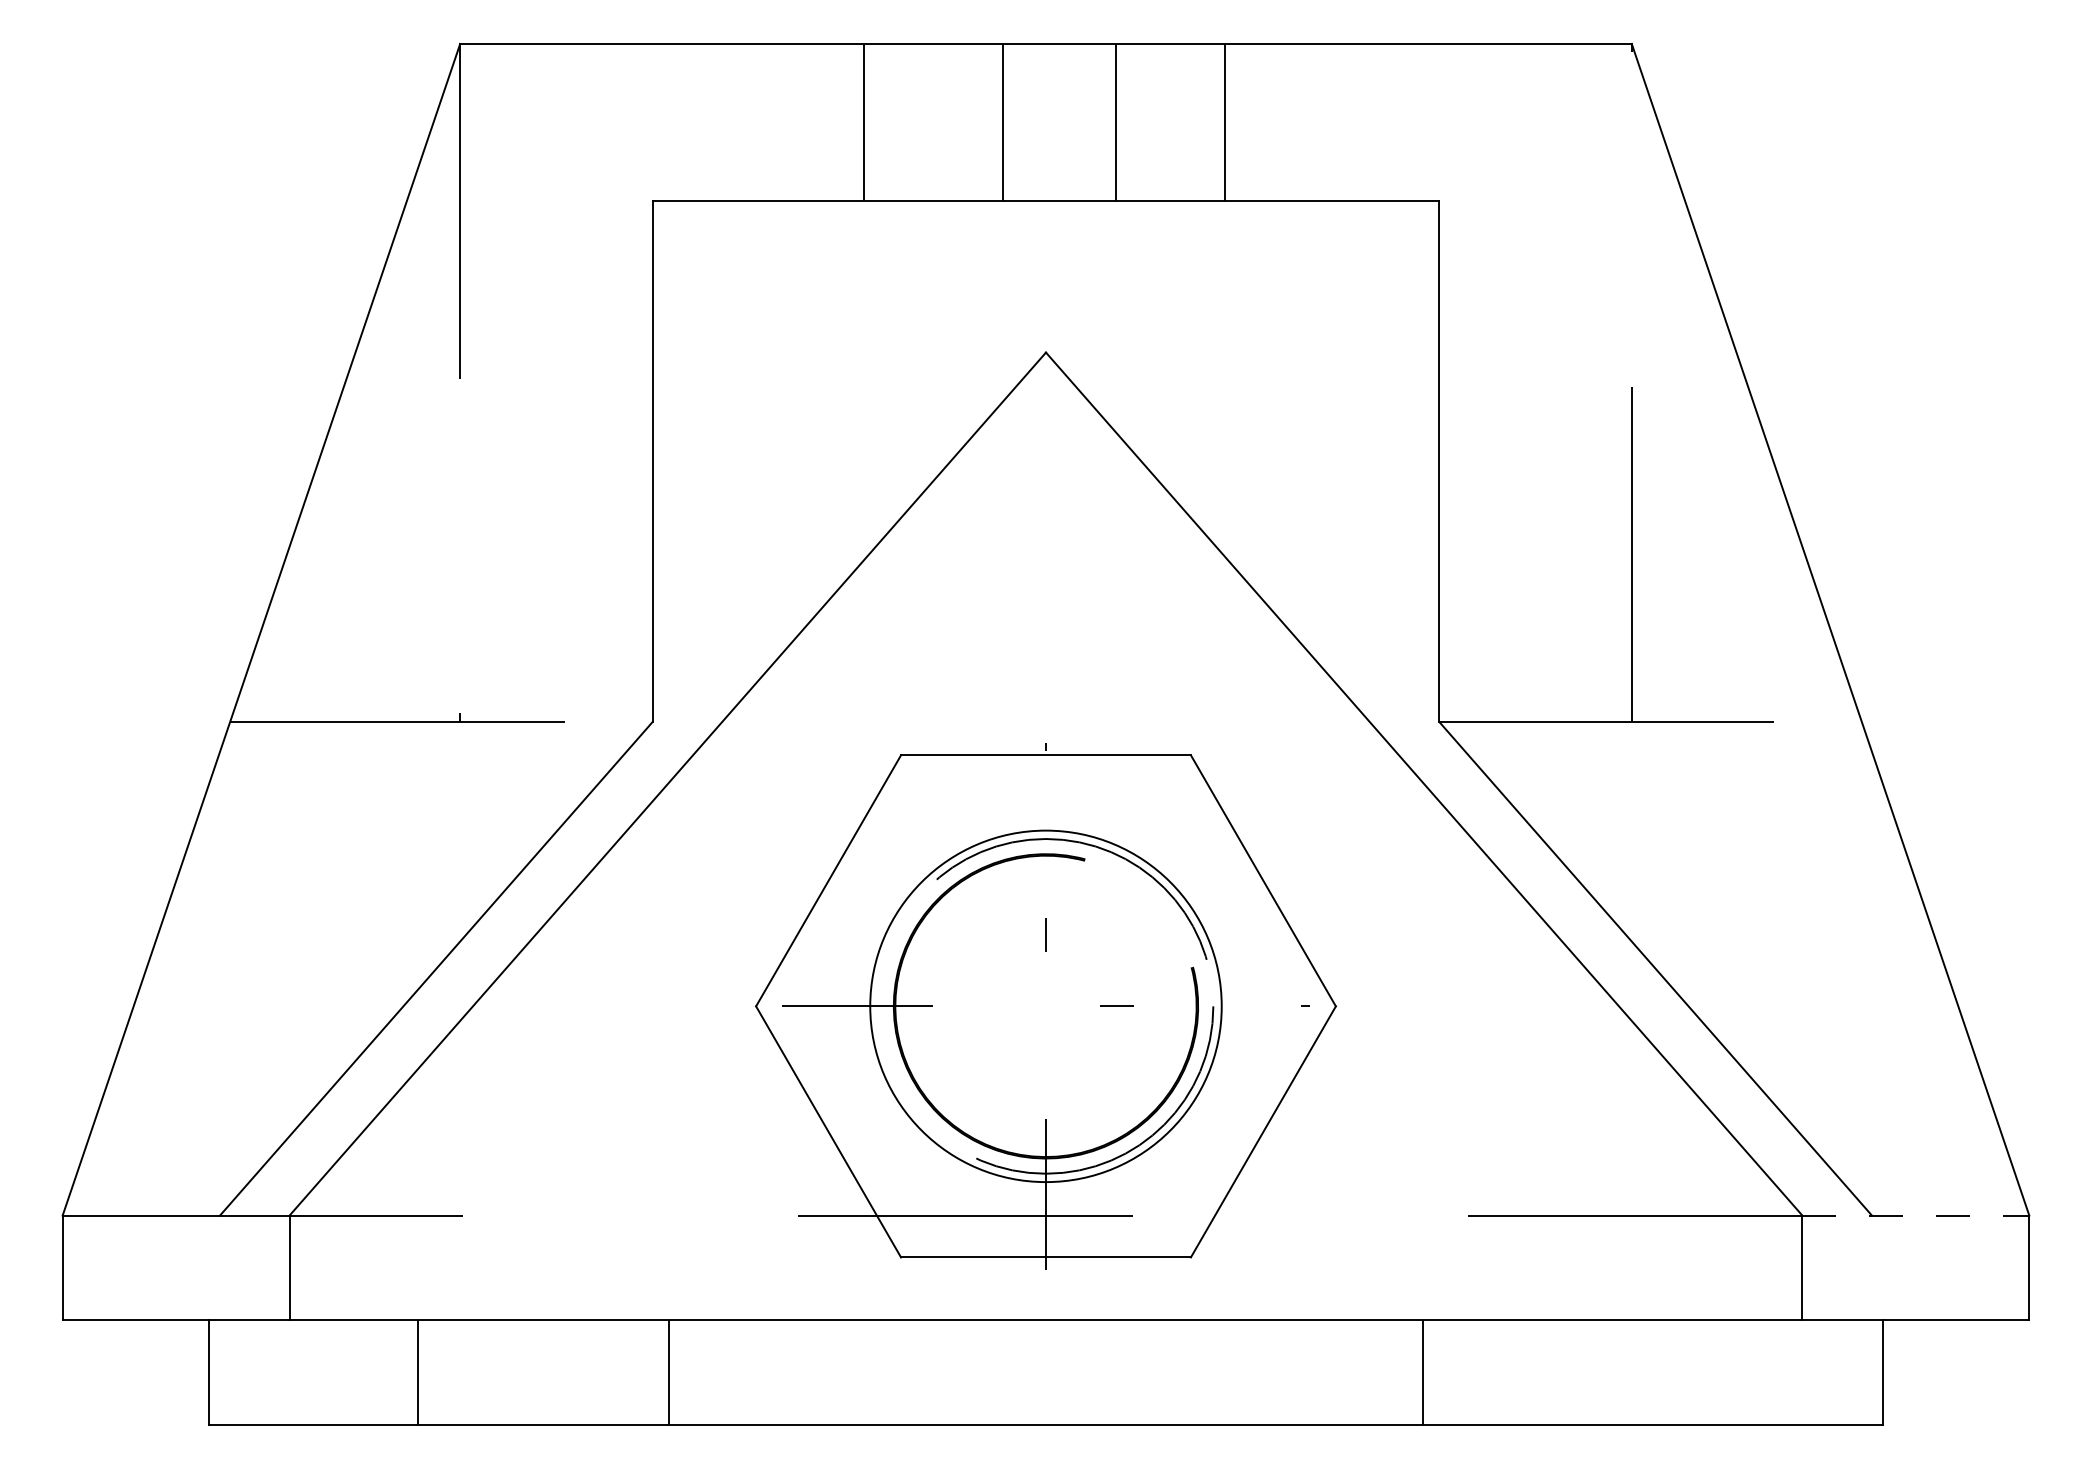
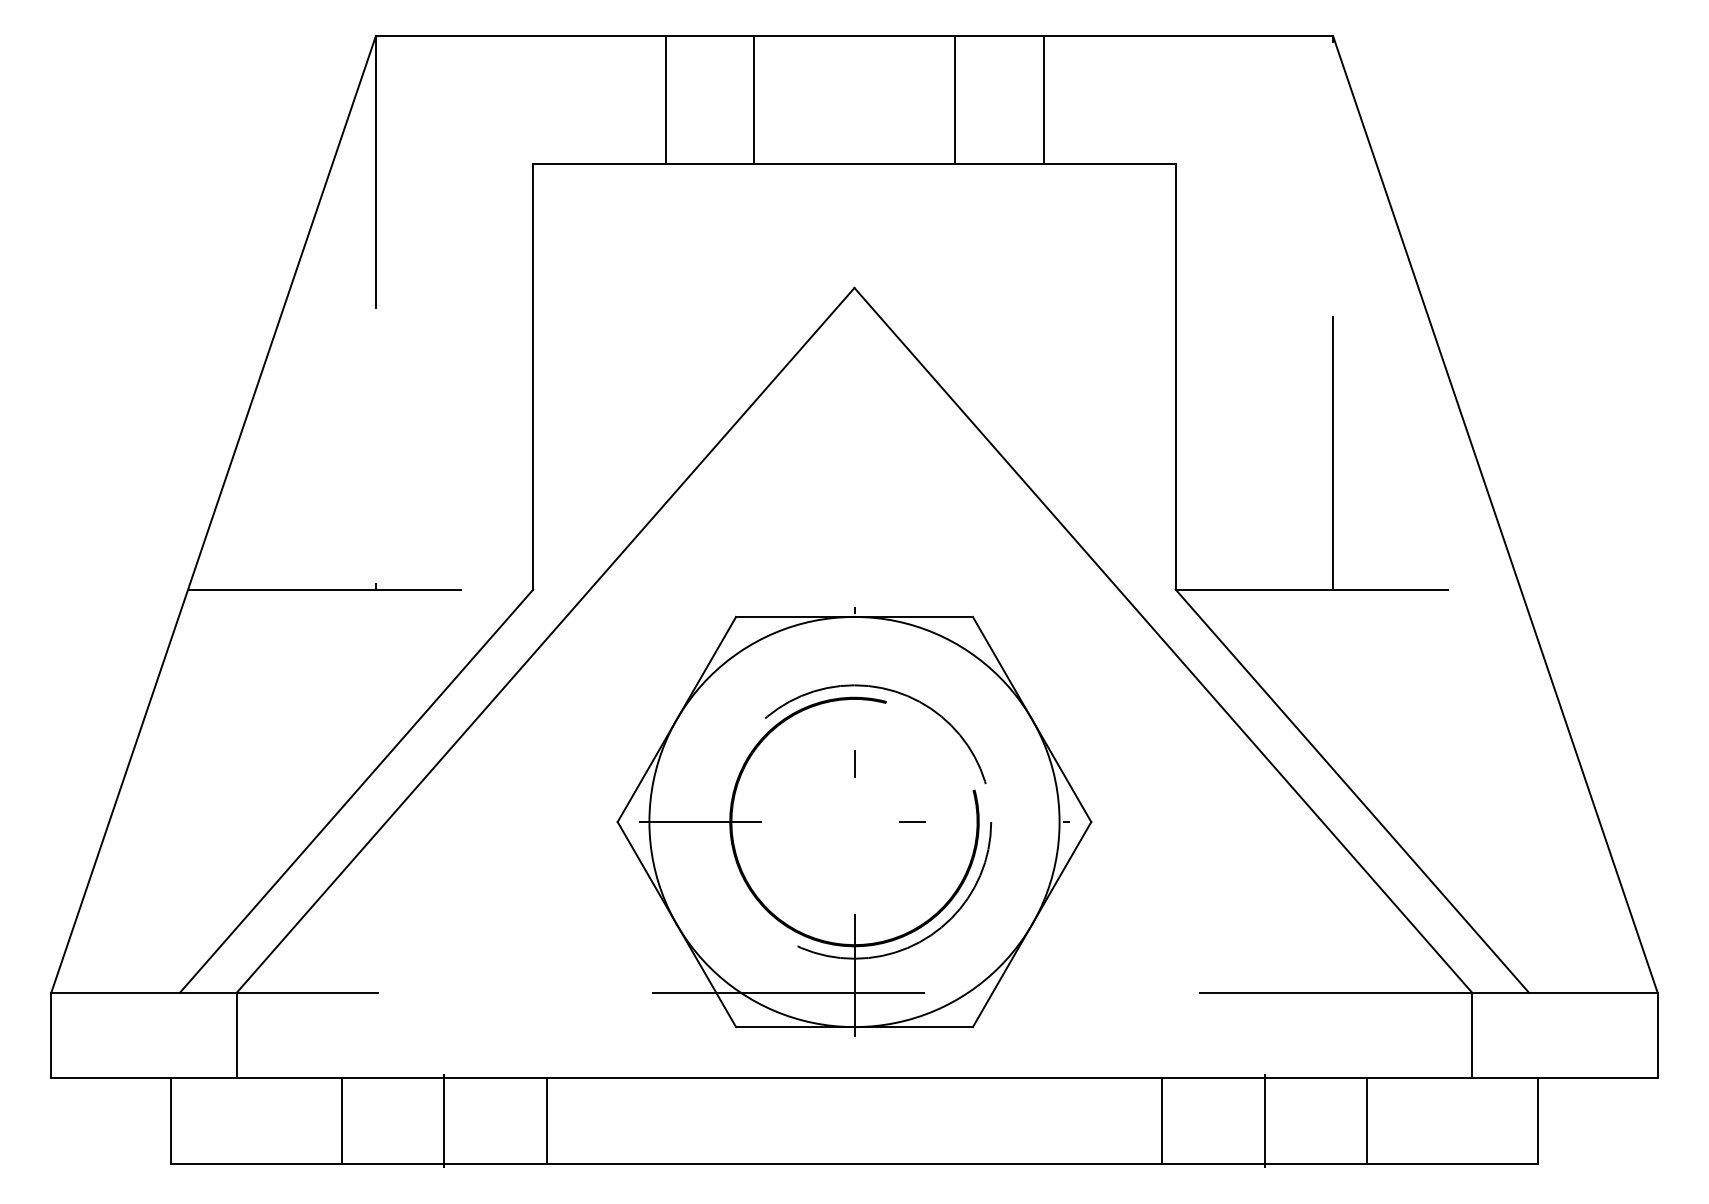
line: (863, 121) -> (665, 99), moved
line: (1003, 121) -> (754, 99), moved
line: (1115, 121) -> (954, 99), moved
line: (1224, 121) -> (1043, 99), moved
circle: (1046, 1005) -> (854, 821), size x1.43
line: (1916, 1215) -> (1565, 992), dashed -> solid
line: (1674, 1371) -> (1367, 1120), added
line: (544, 1372) -> (444, 1121), added
line: (1547, 1372) -> (1264, 1121), added

